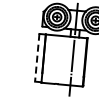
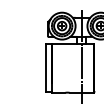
line: (37, 57) -> (46, 68), dashed -> solid

